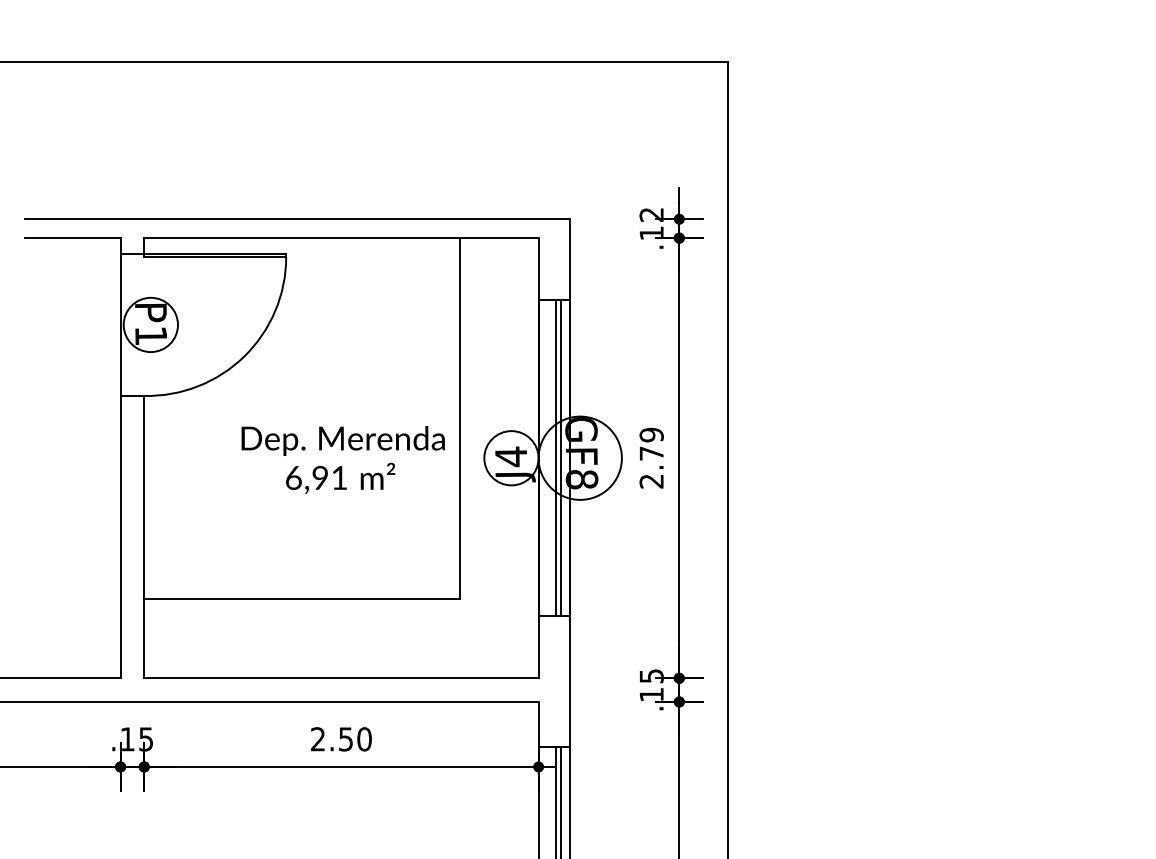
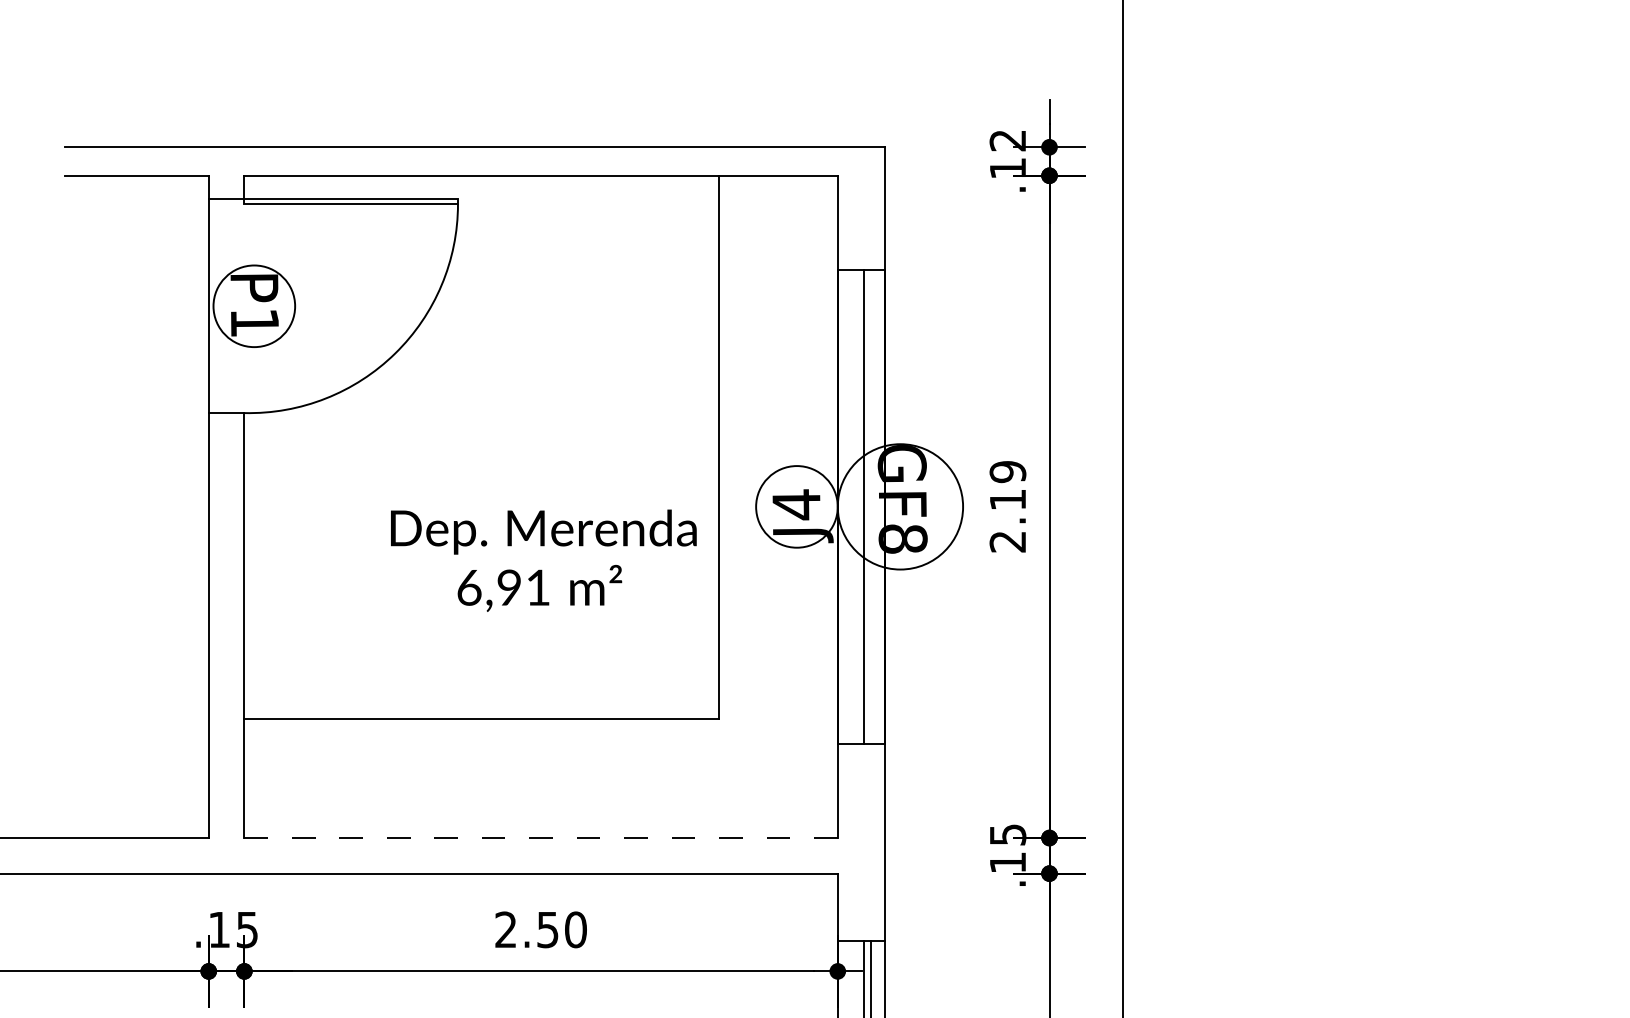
text: (651, 453) -> (1007, 499), 2.79 -> 2.19
line: (560, 458) -> (870, 507), removed
text: (342, 459) -> (542, 559), moved
line: (341, 678) -> (541, 838), solid -> dashed

